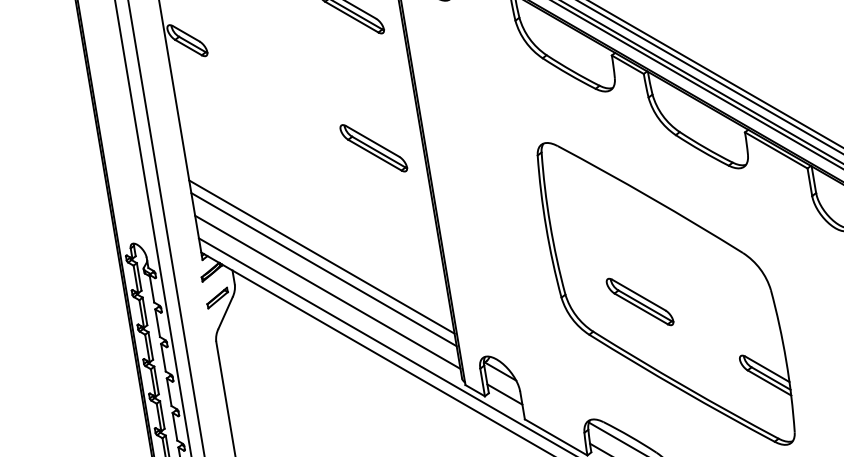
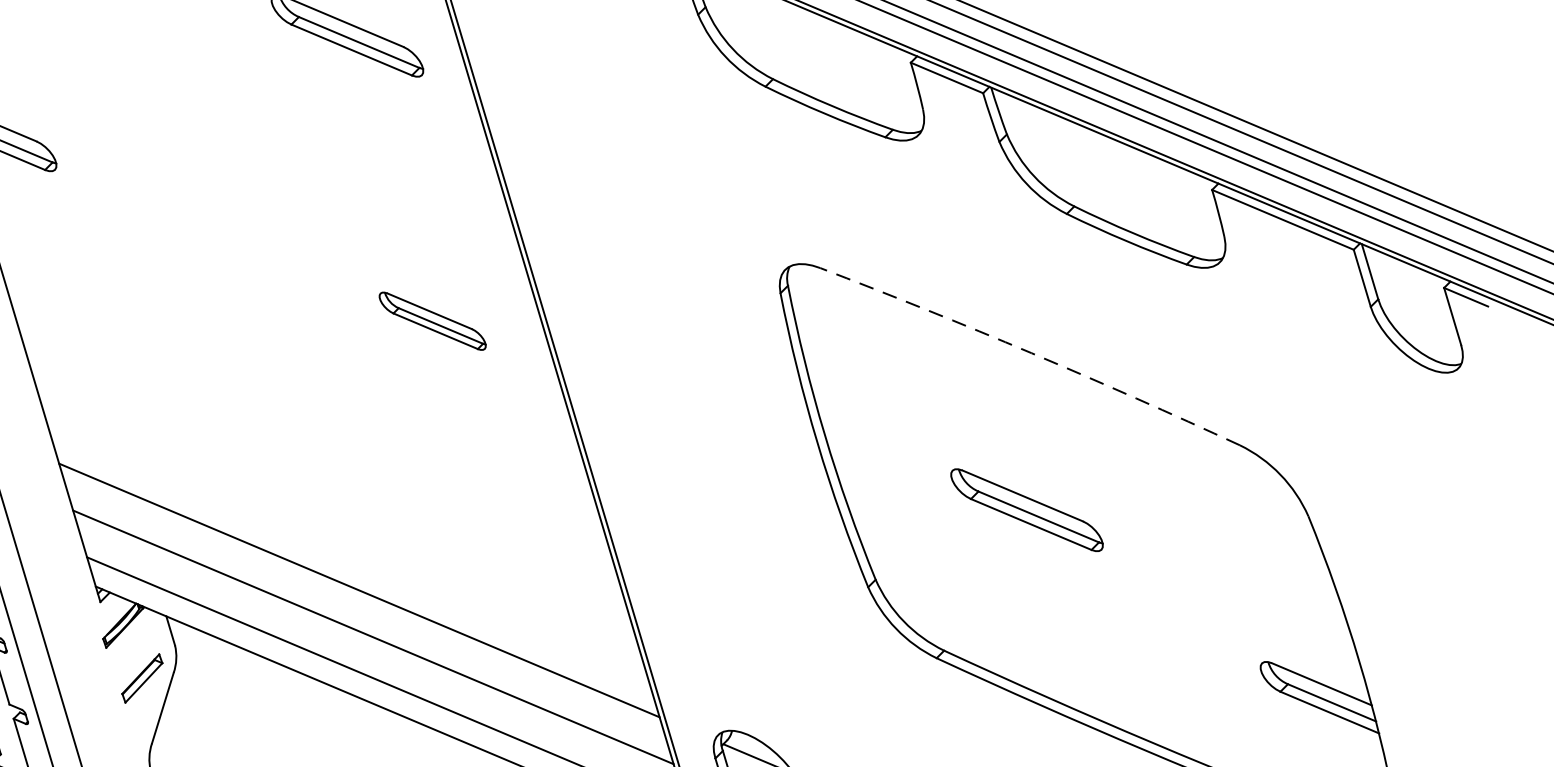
part: (373, 148) -> (431, 321), size x0.7
arc: (651, 198) -> (1032, 354), solid -> dashed
line: (321, 256) -> (350, 563), removed
part: (639, 301) -> (1025, 509), moved

